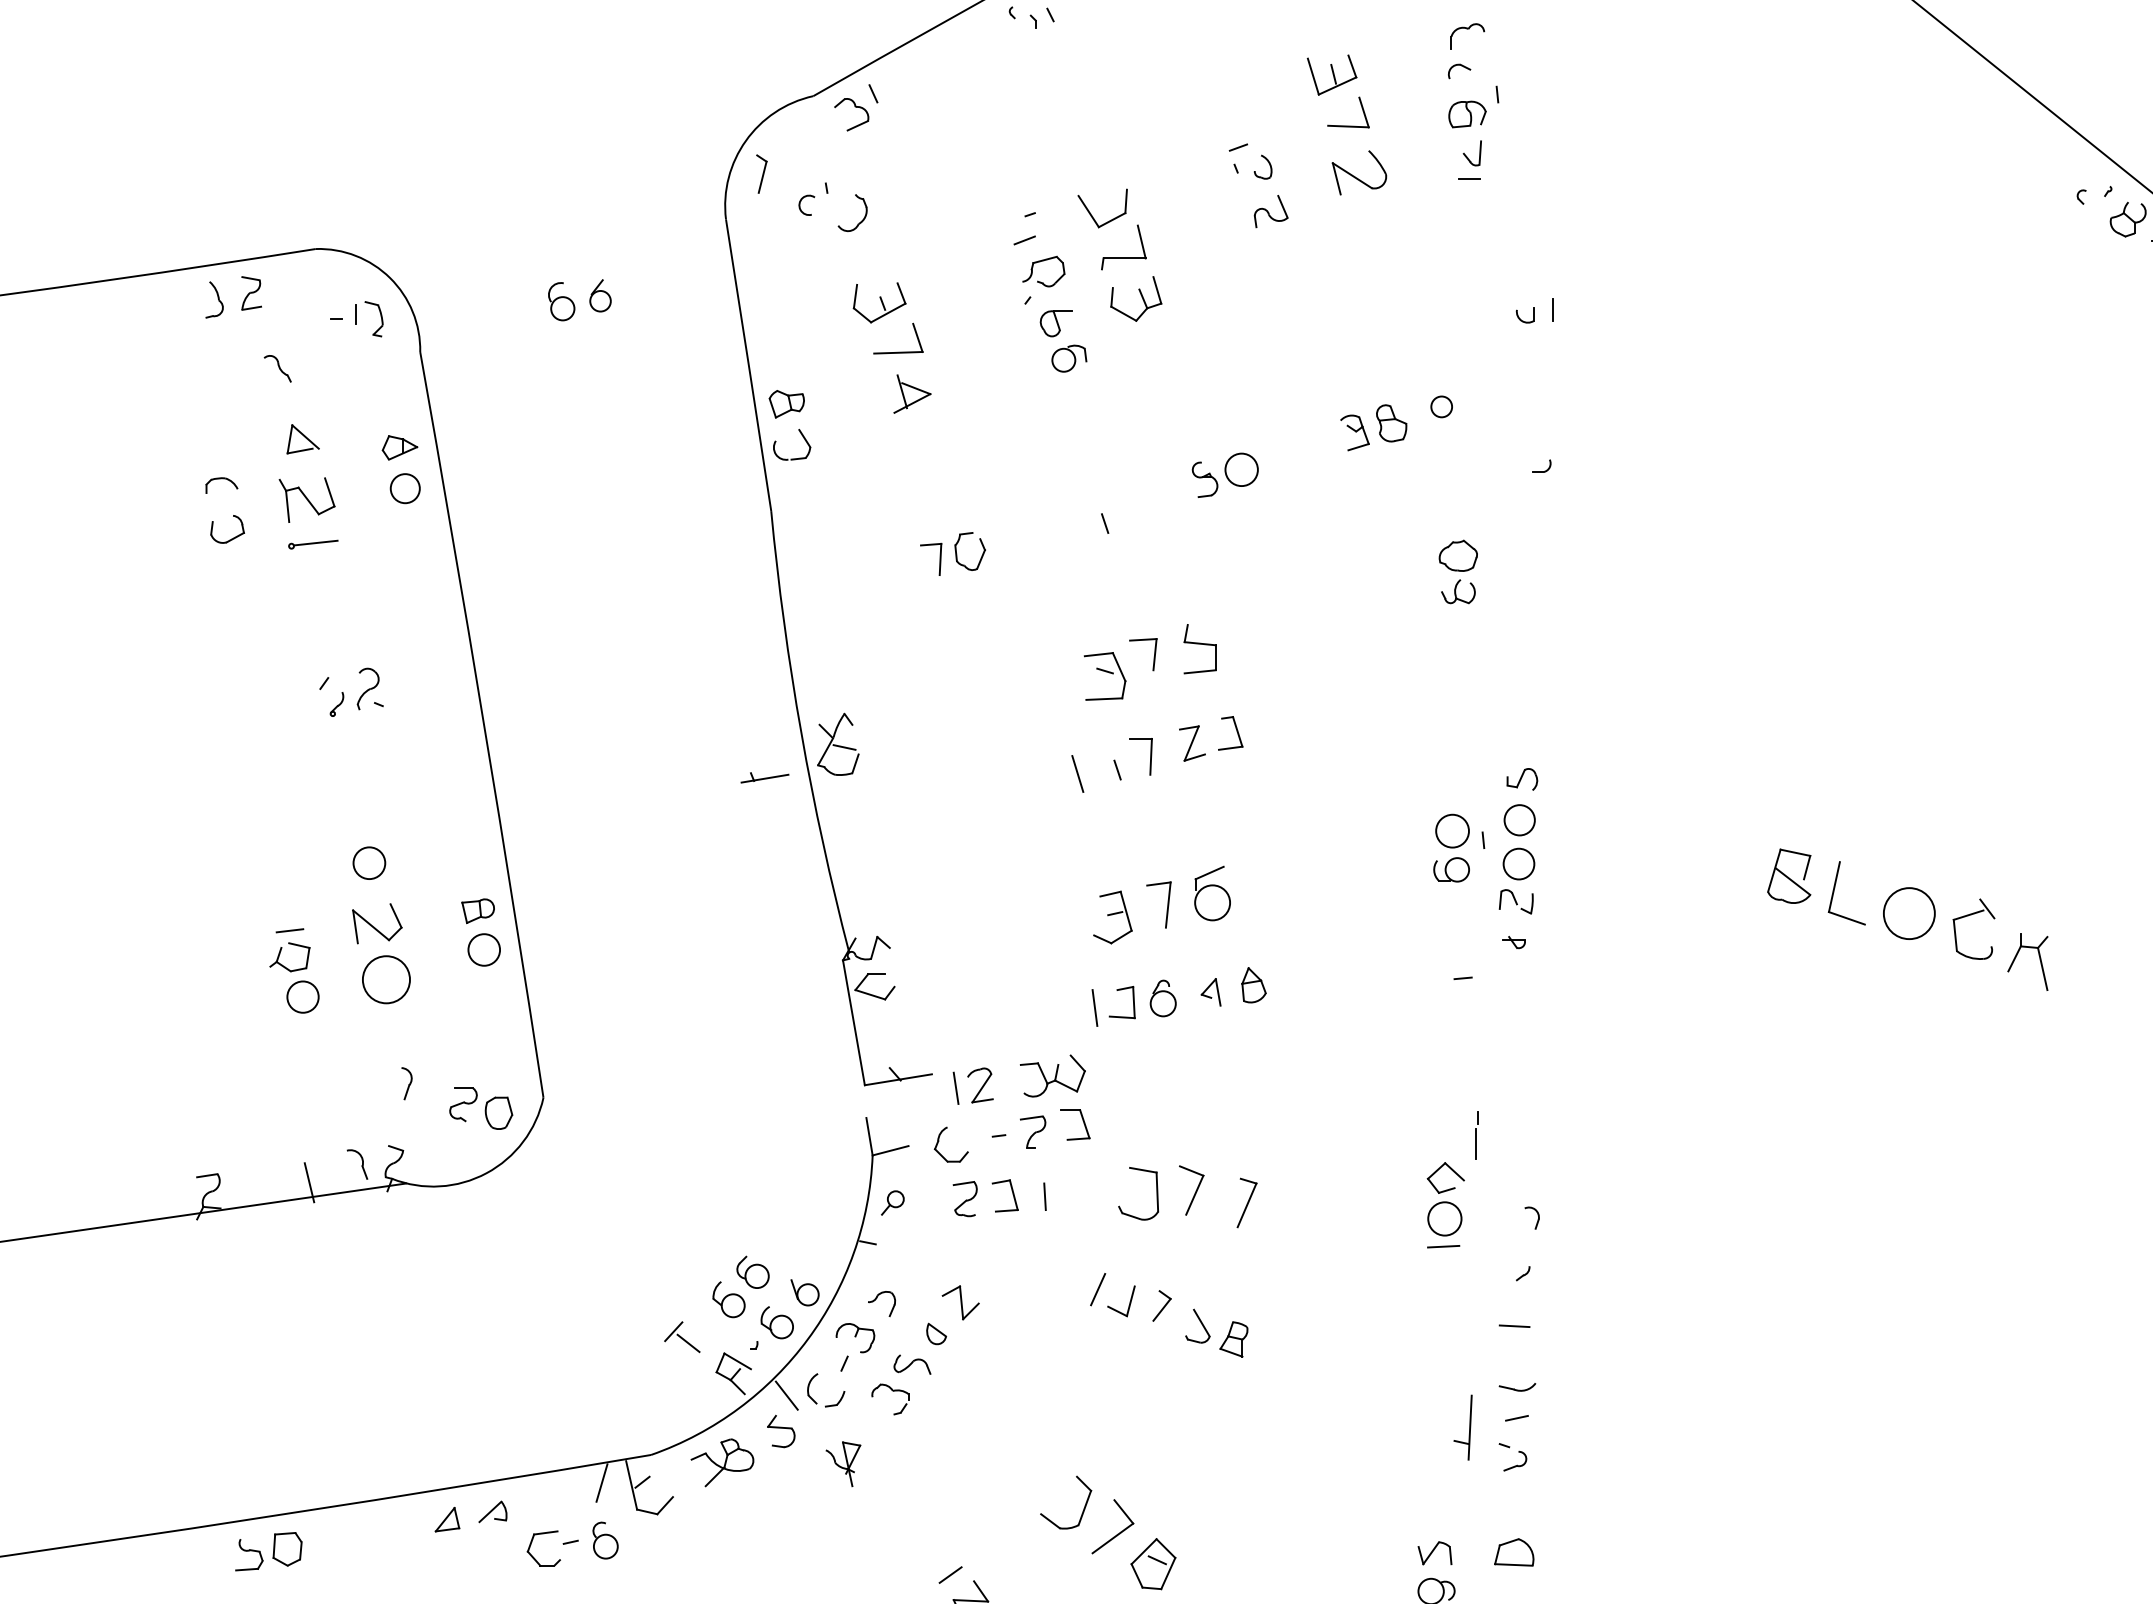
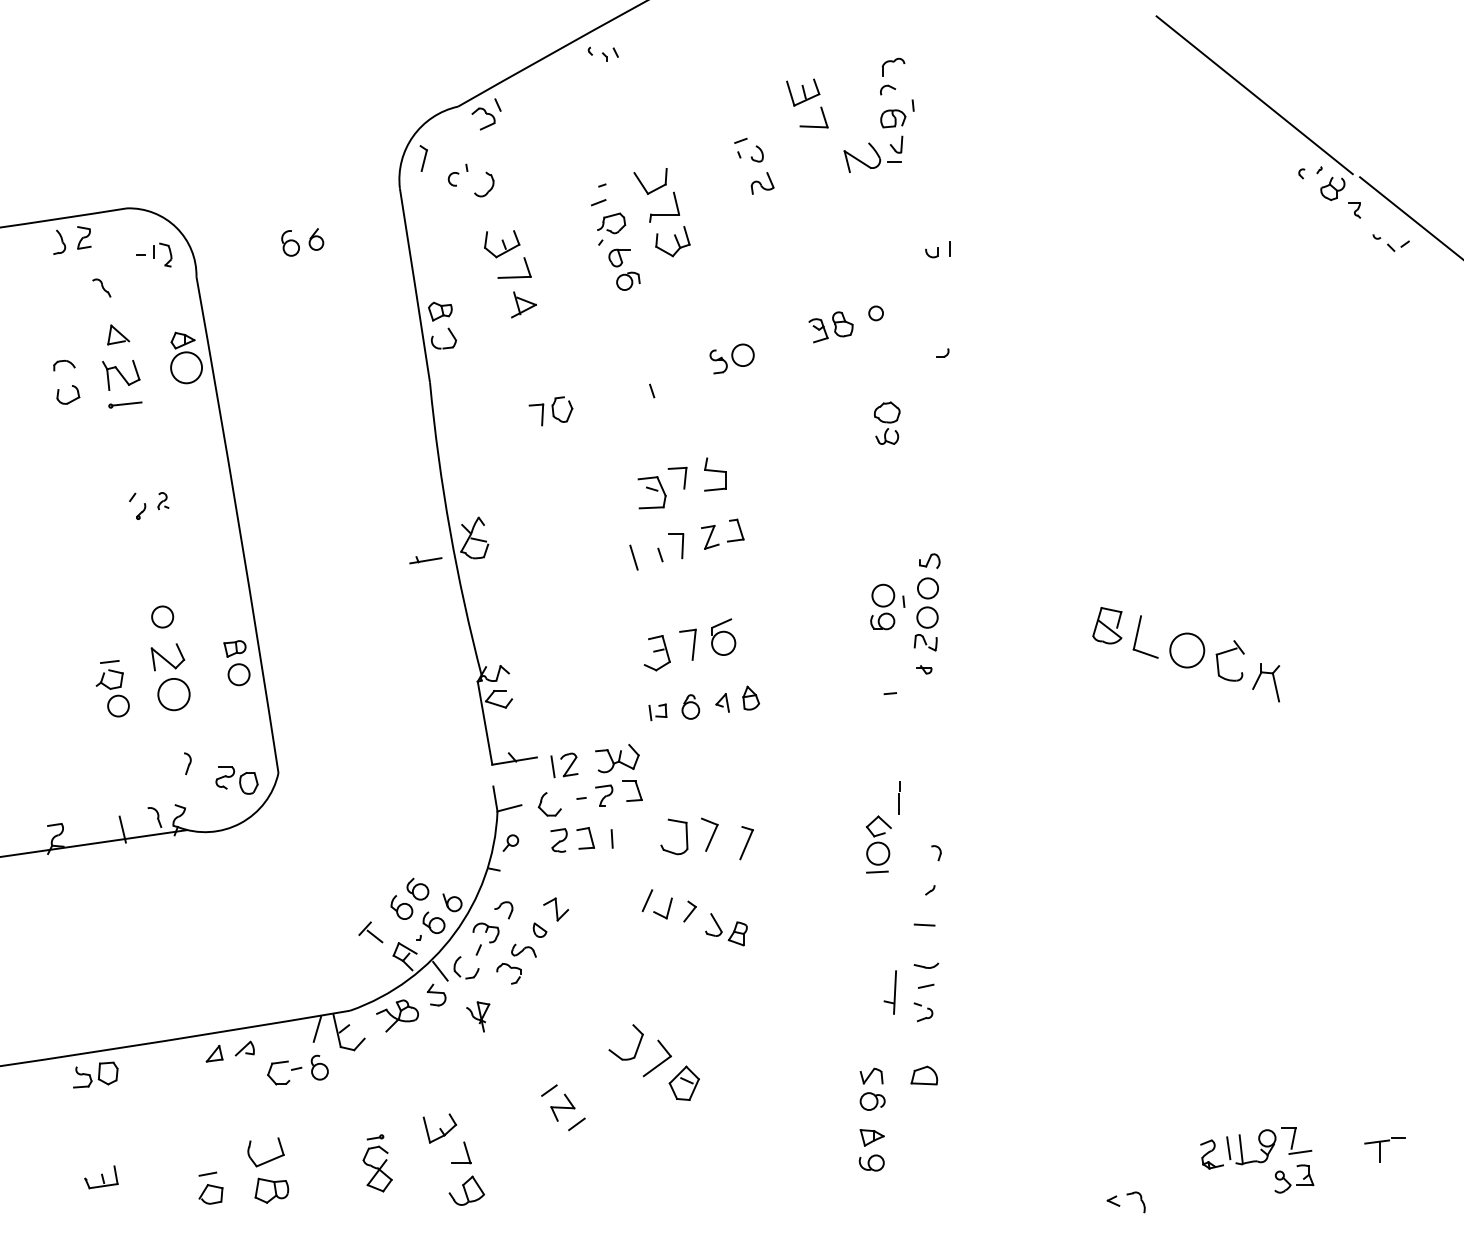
part: (1359, 172) -> (862, 157), moved
circle: (405, 488) -> (186, 367), size x1.6
part: (370, 688) -> (163, 500), size x0.6
part: (1113, 1006) -> (657, 712), size x0.6

